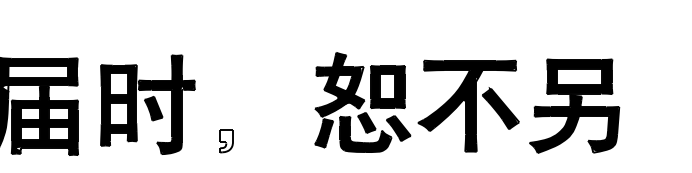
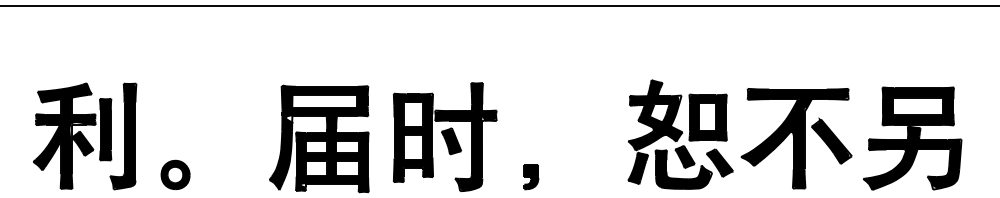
fill: (226, 140) -> (531, 176), added

